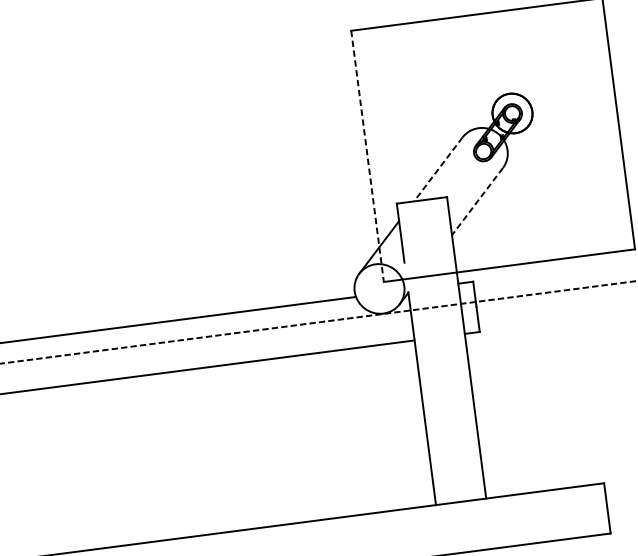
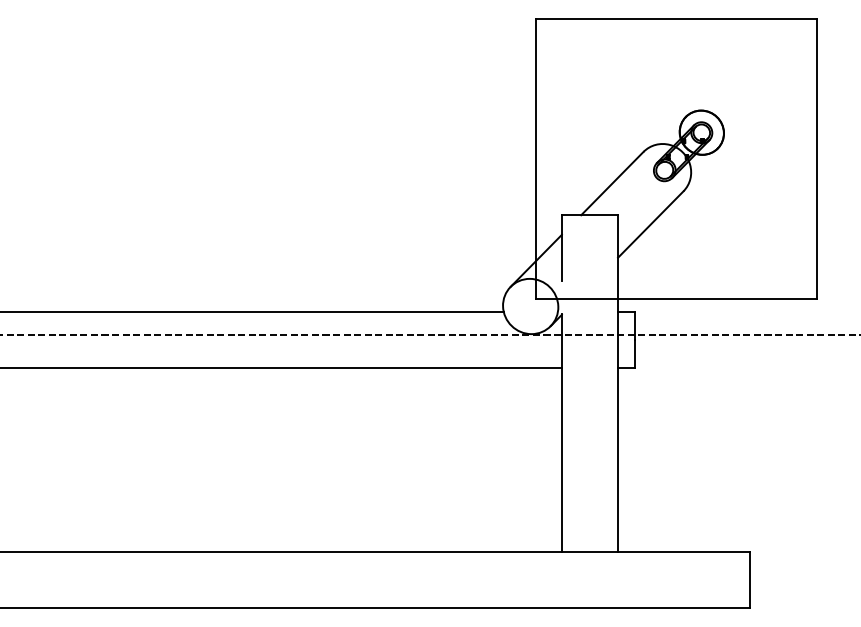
line: (367, 156) -> (536, 159), dashed -> solid
line: (438, 169) -> (612, 183), dashed -> solid
line: (477, 201) -> (650, 224), dashed -> solid

